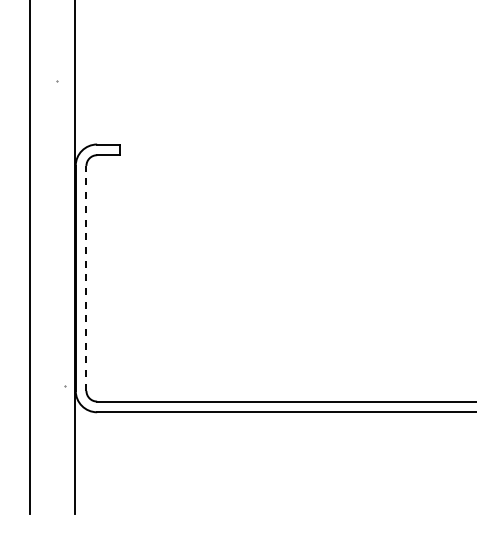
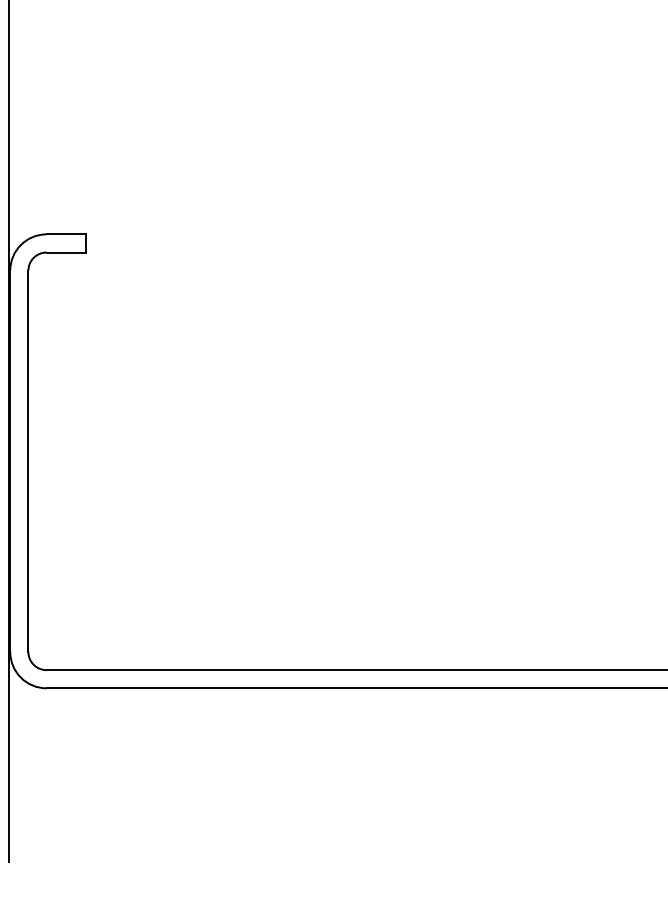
line: (86, 277) -> (28, 459), dashed -> solid

